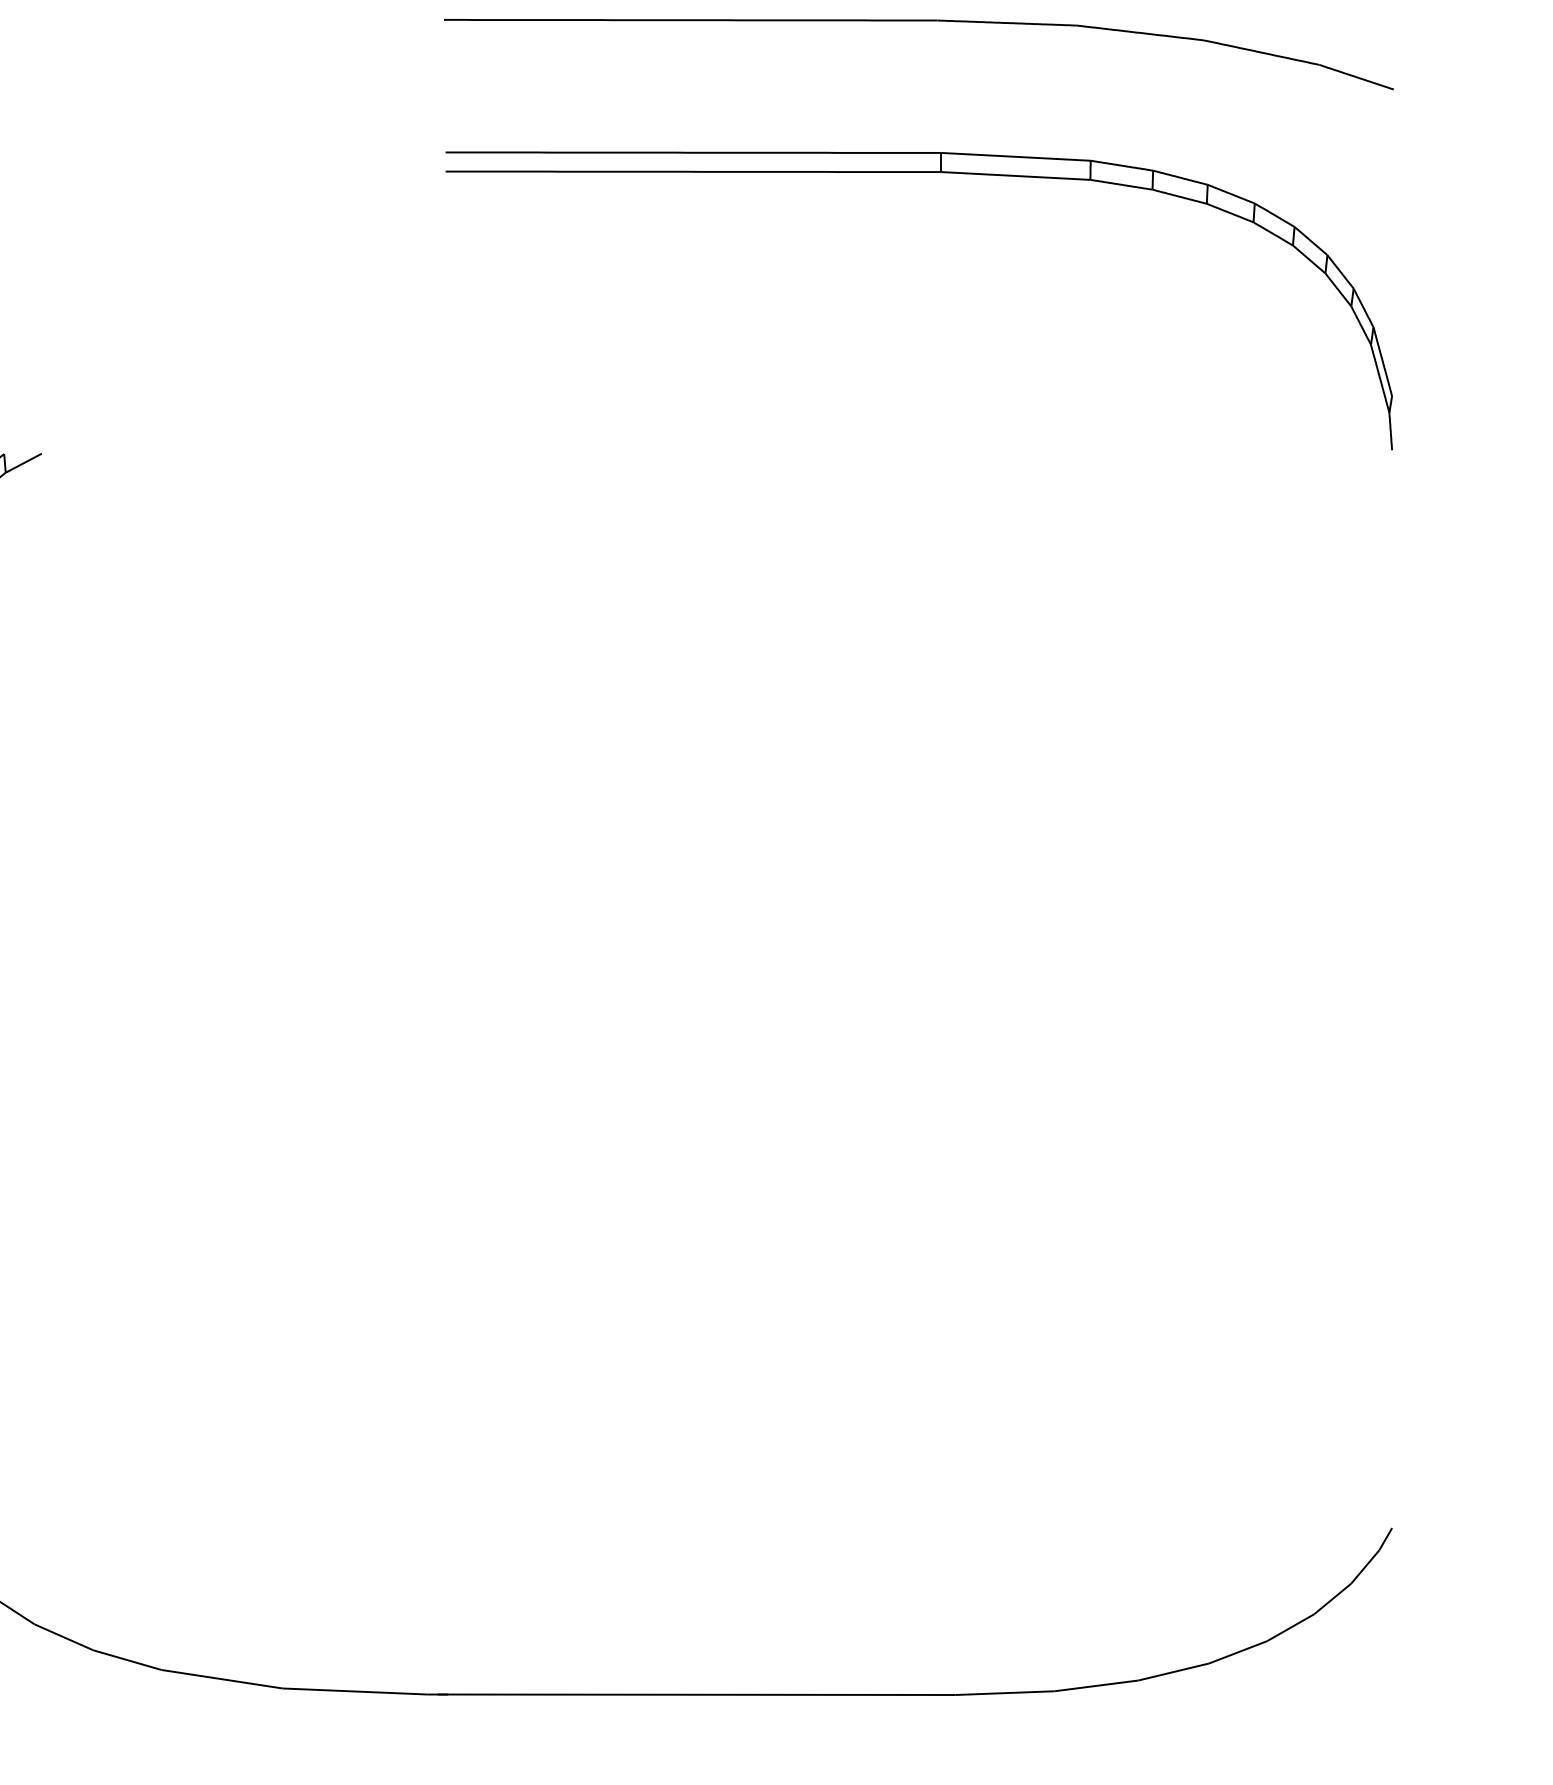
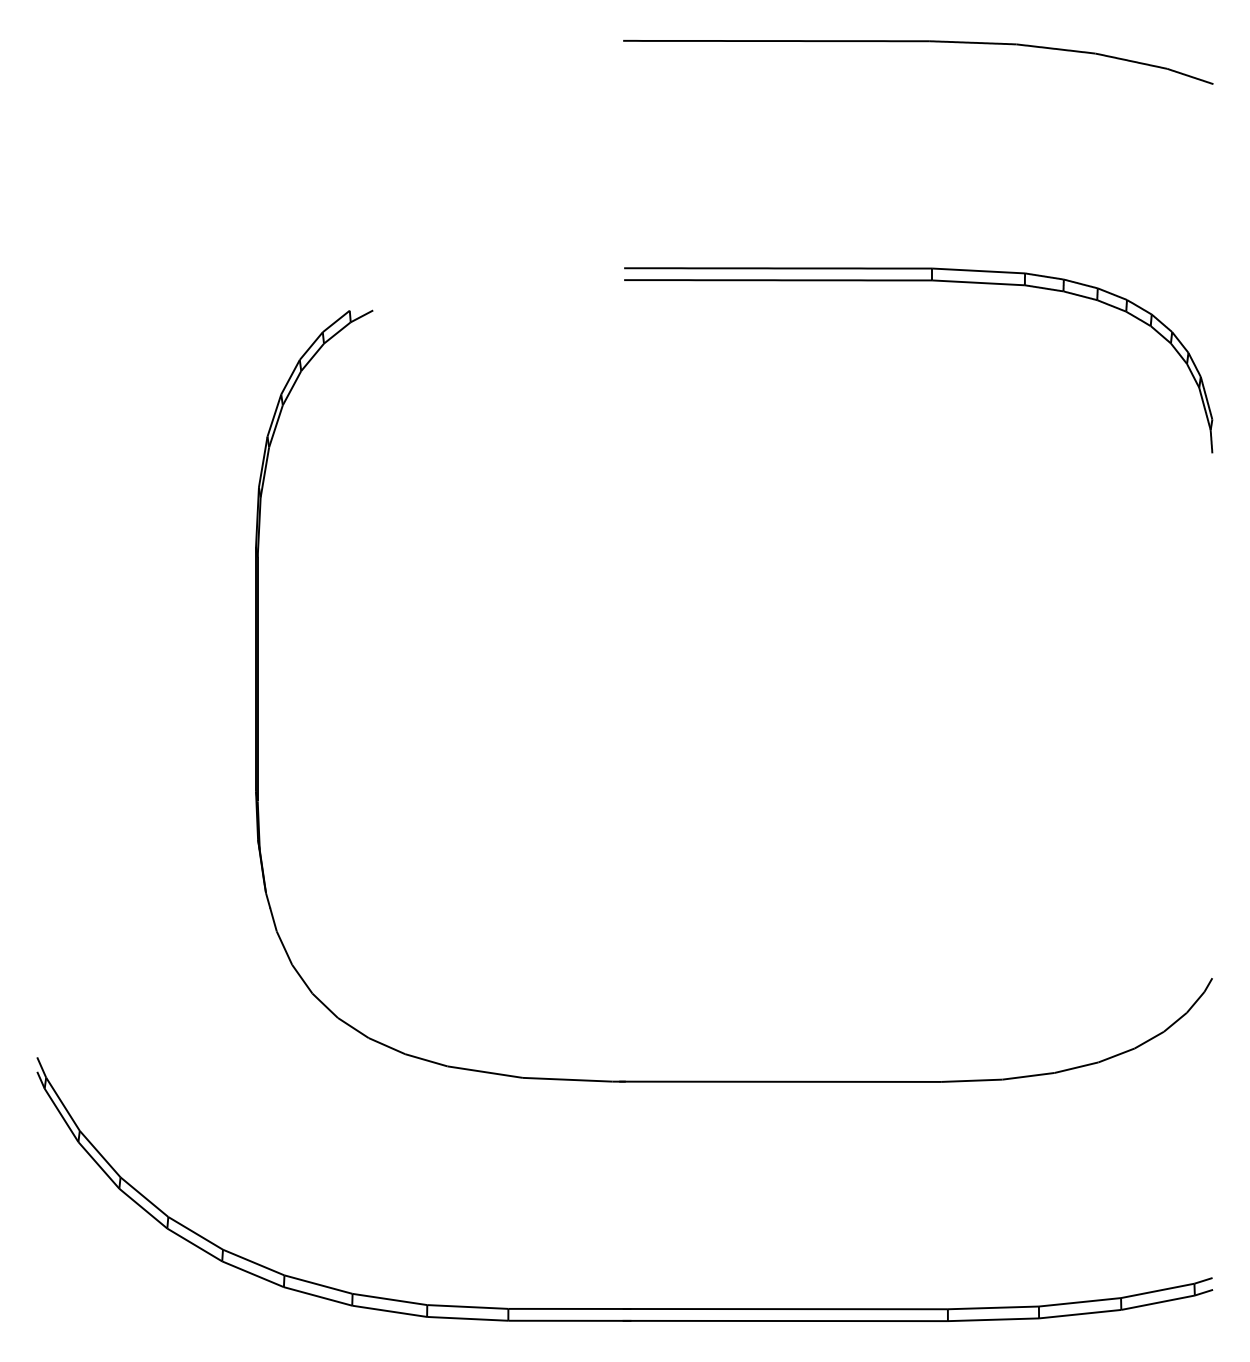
part: (919, 173) -> (918, 281), moved

